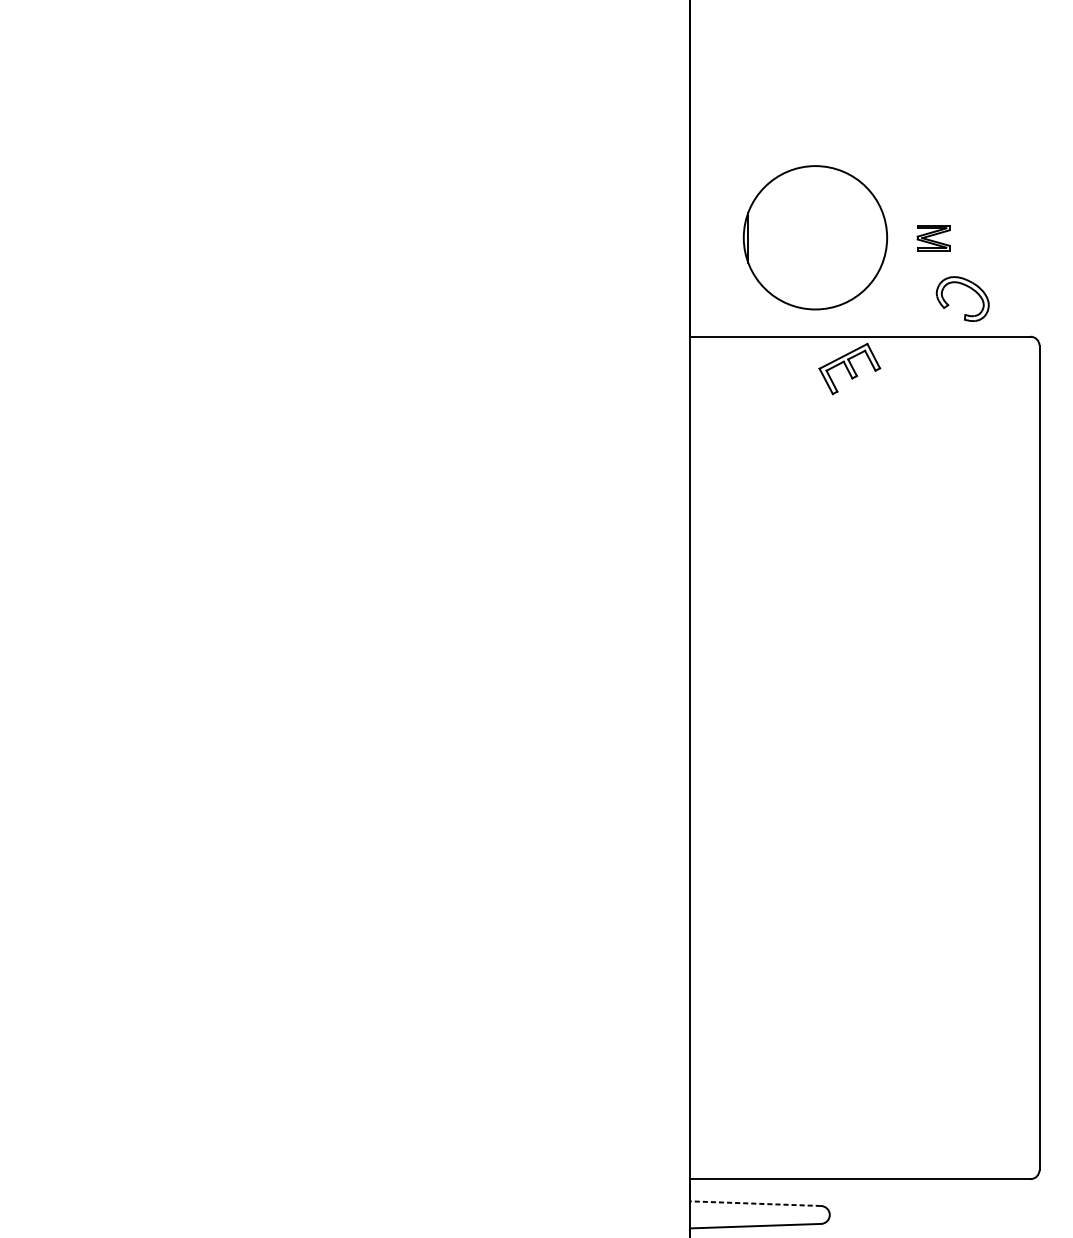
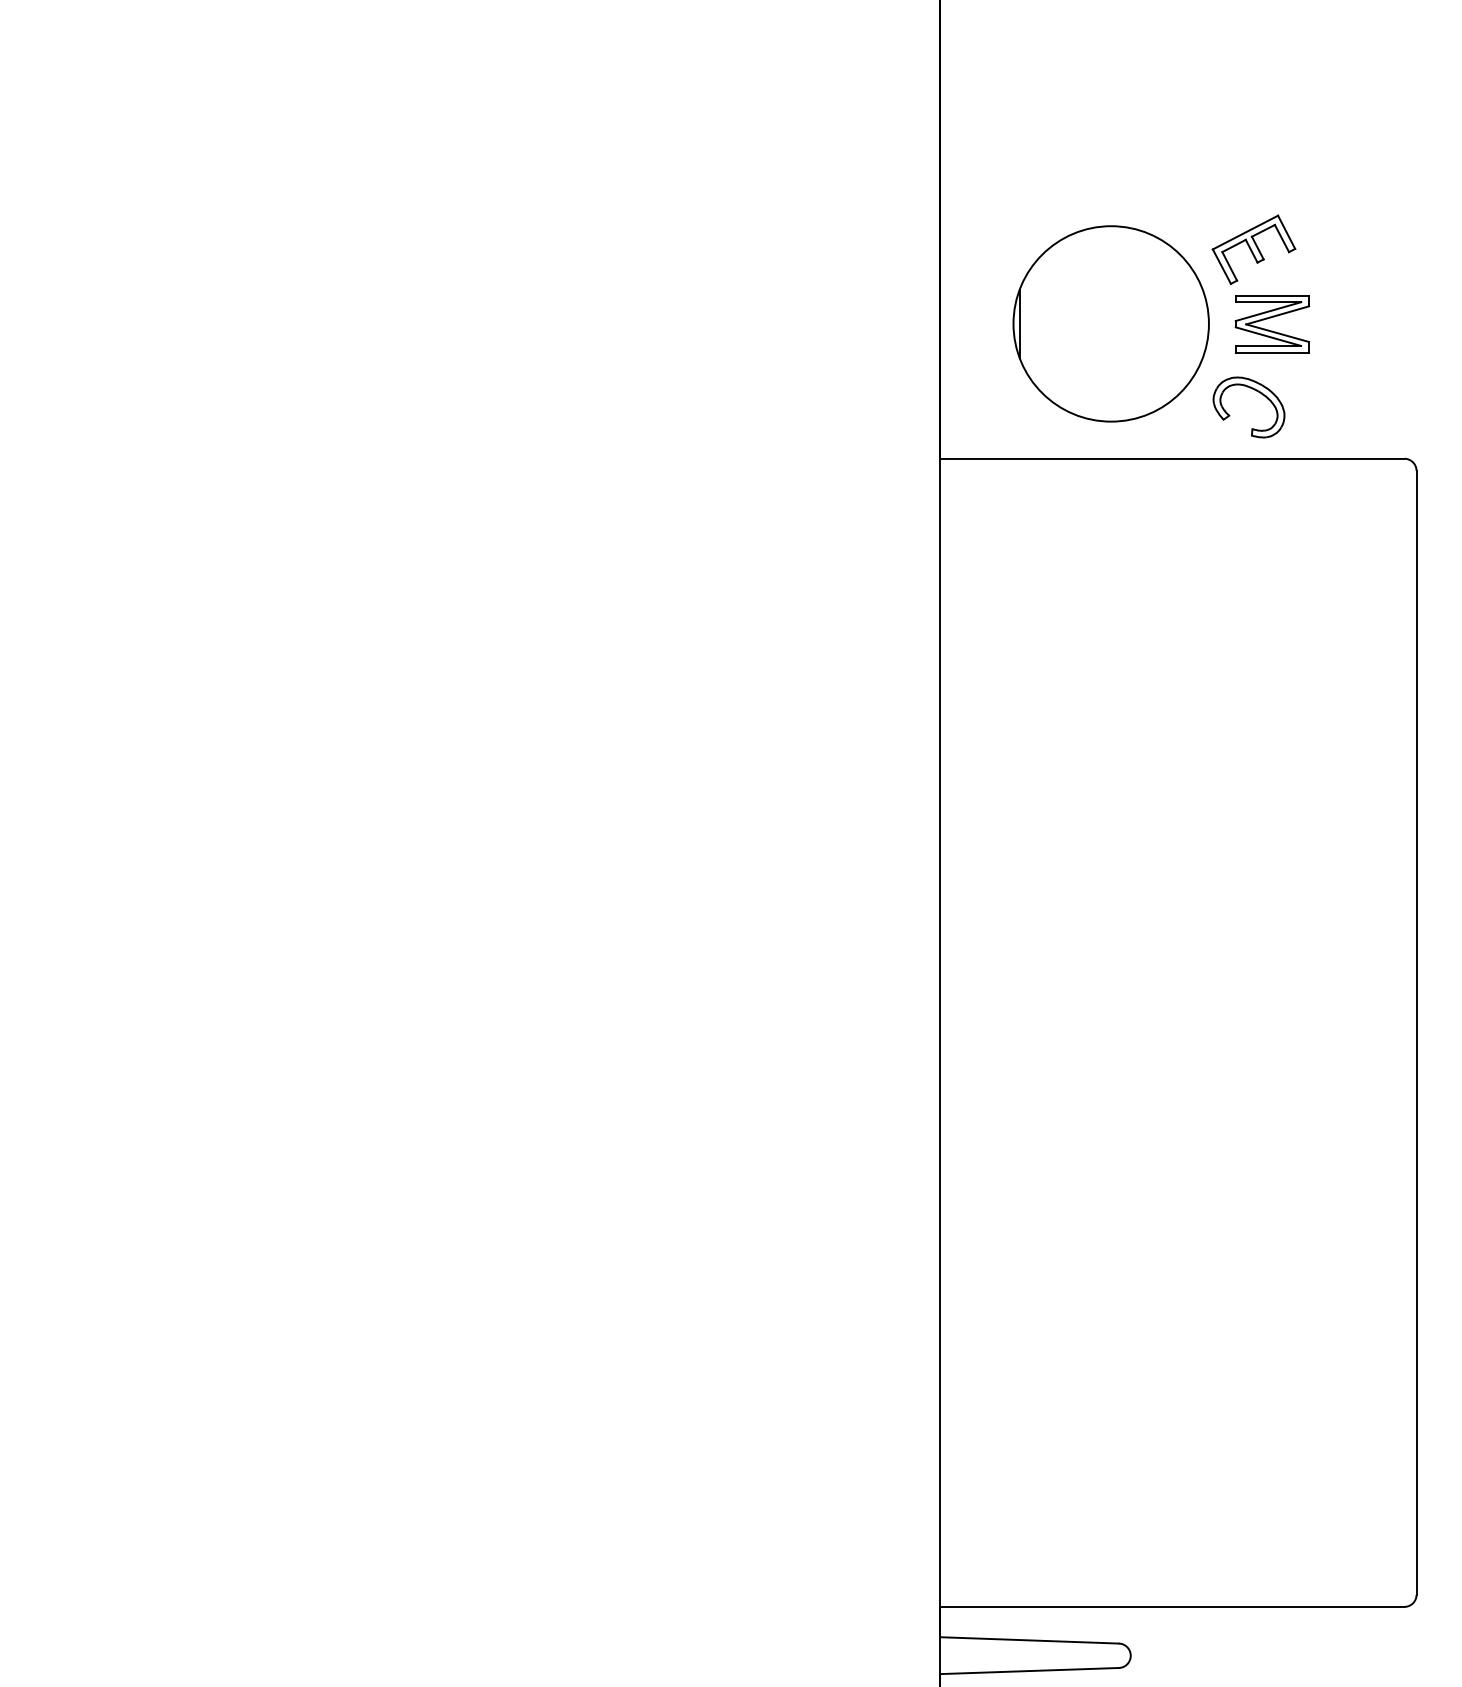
part: (933, 238) -> (1272, 324), size x1.67
part: (970, 288) -> (1259, 393), moved
part: (849, 368) -> (1253, 249), moved
line: (754, 1203) -> (1028, 1640), dashed -> solid

